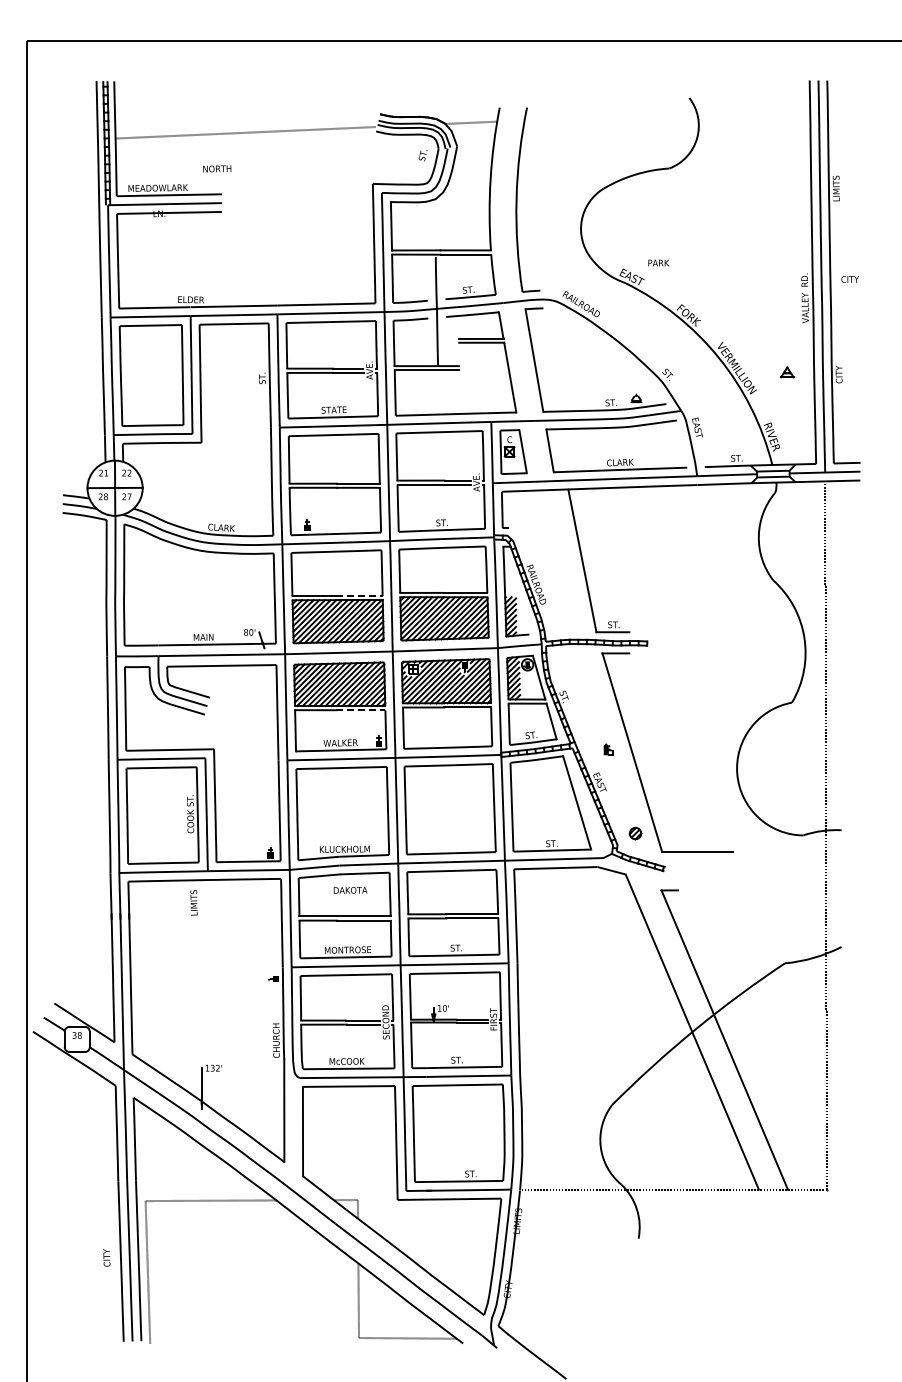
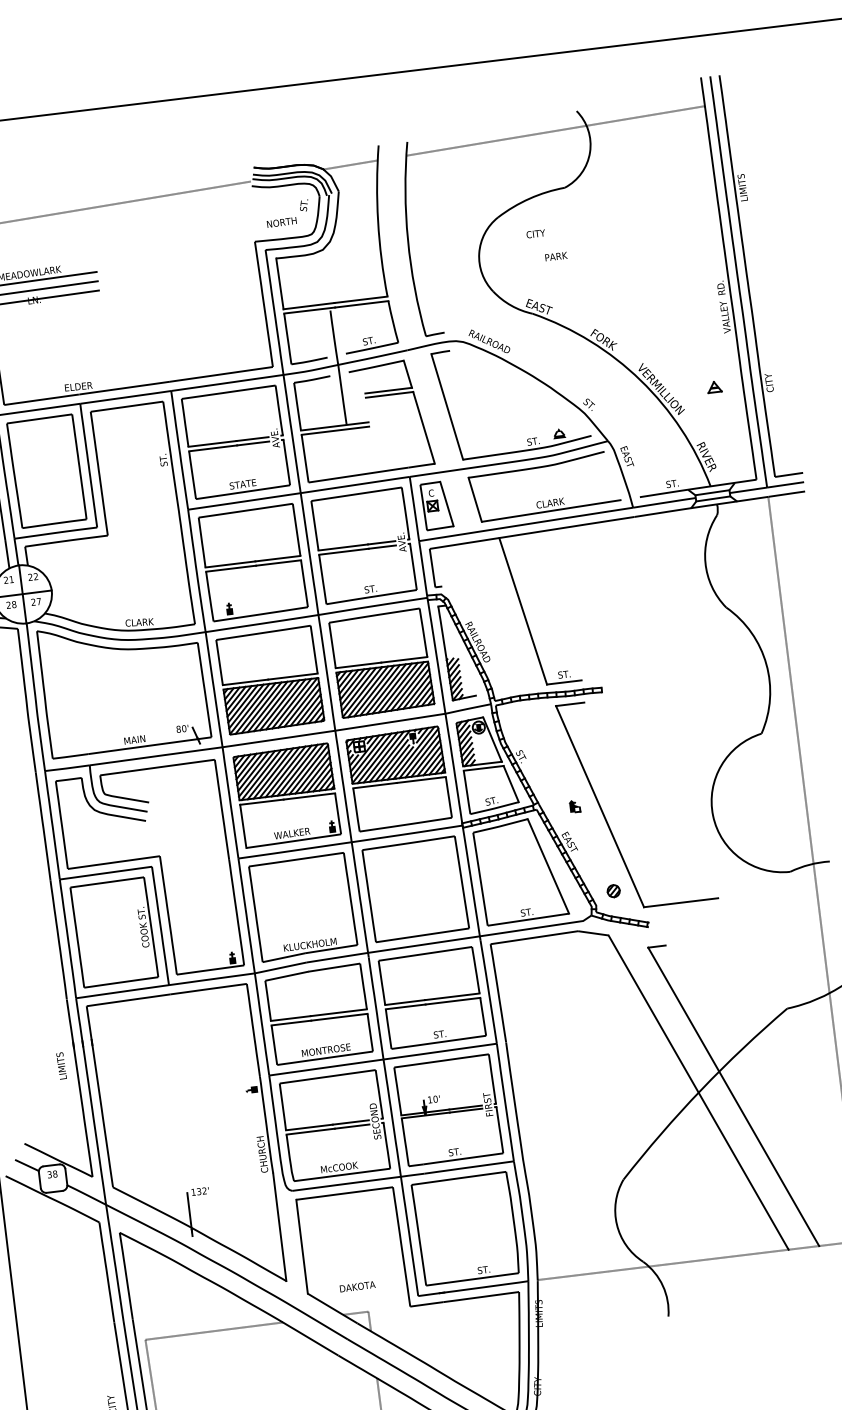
line: (667, 113) -> (555, 130), added
text: (217, 168) -> (282, 222), moved
text: (658, 262) -> (556, 256), moved
text: (849, 279) -> (535, 234), moved
line: (359, 595) -> (293, 676), dashed -> solid
line: (361, 710) -> (310, 796), dashed -> solid
text: (350, 890) -> (357, 1286), moved
text: (193, 902) -> (60, 1065), moved

